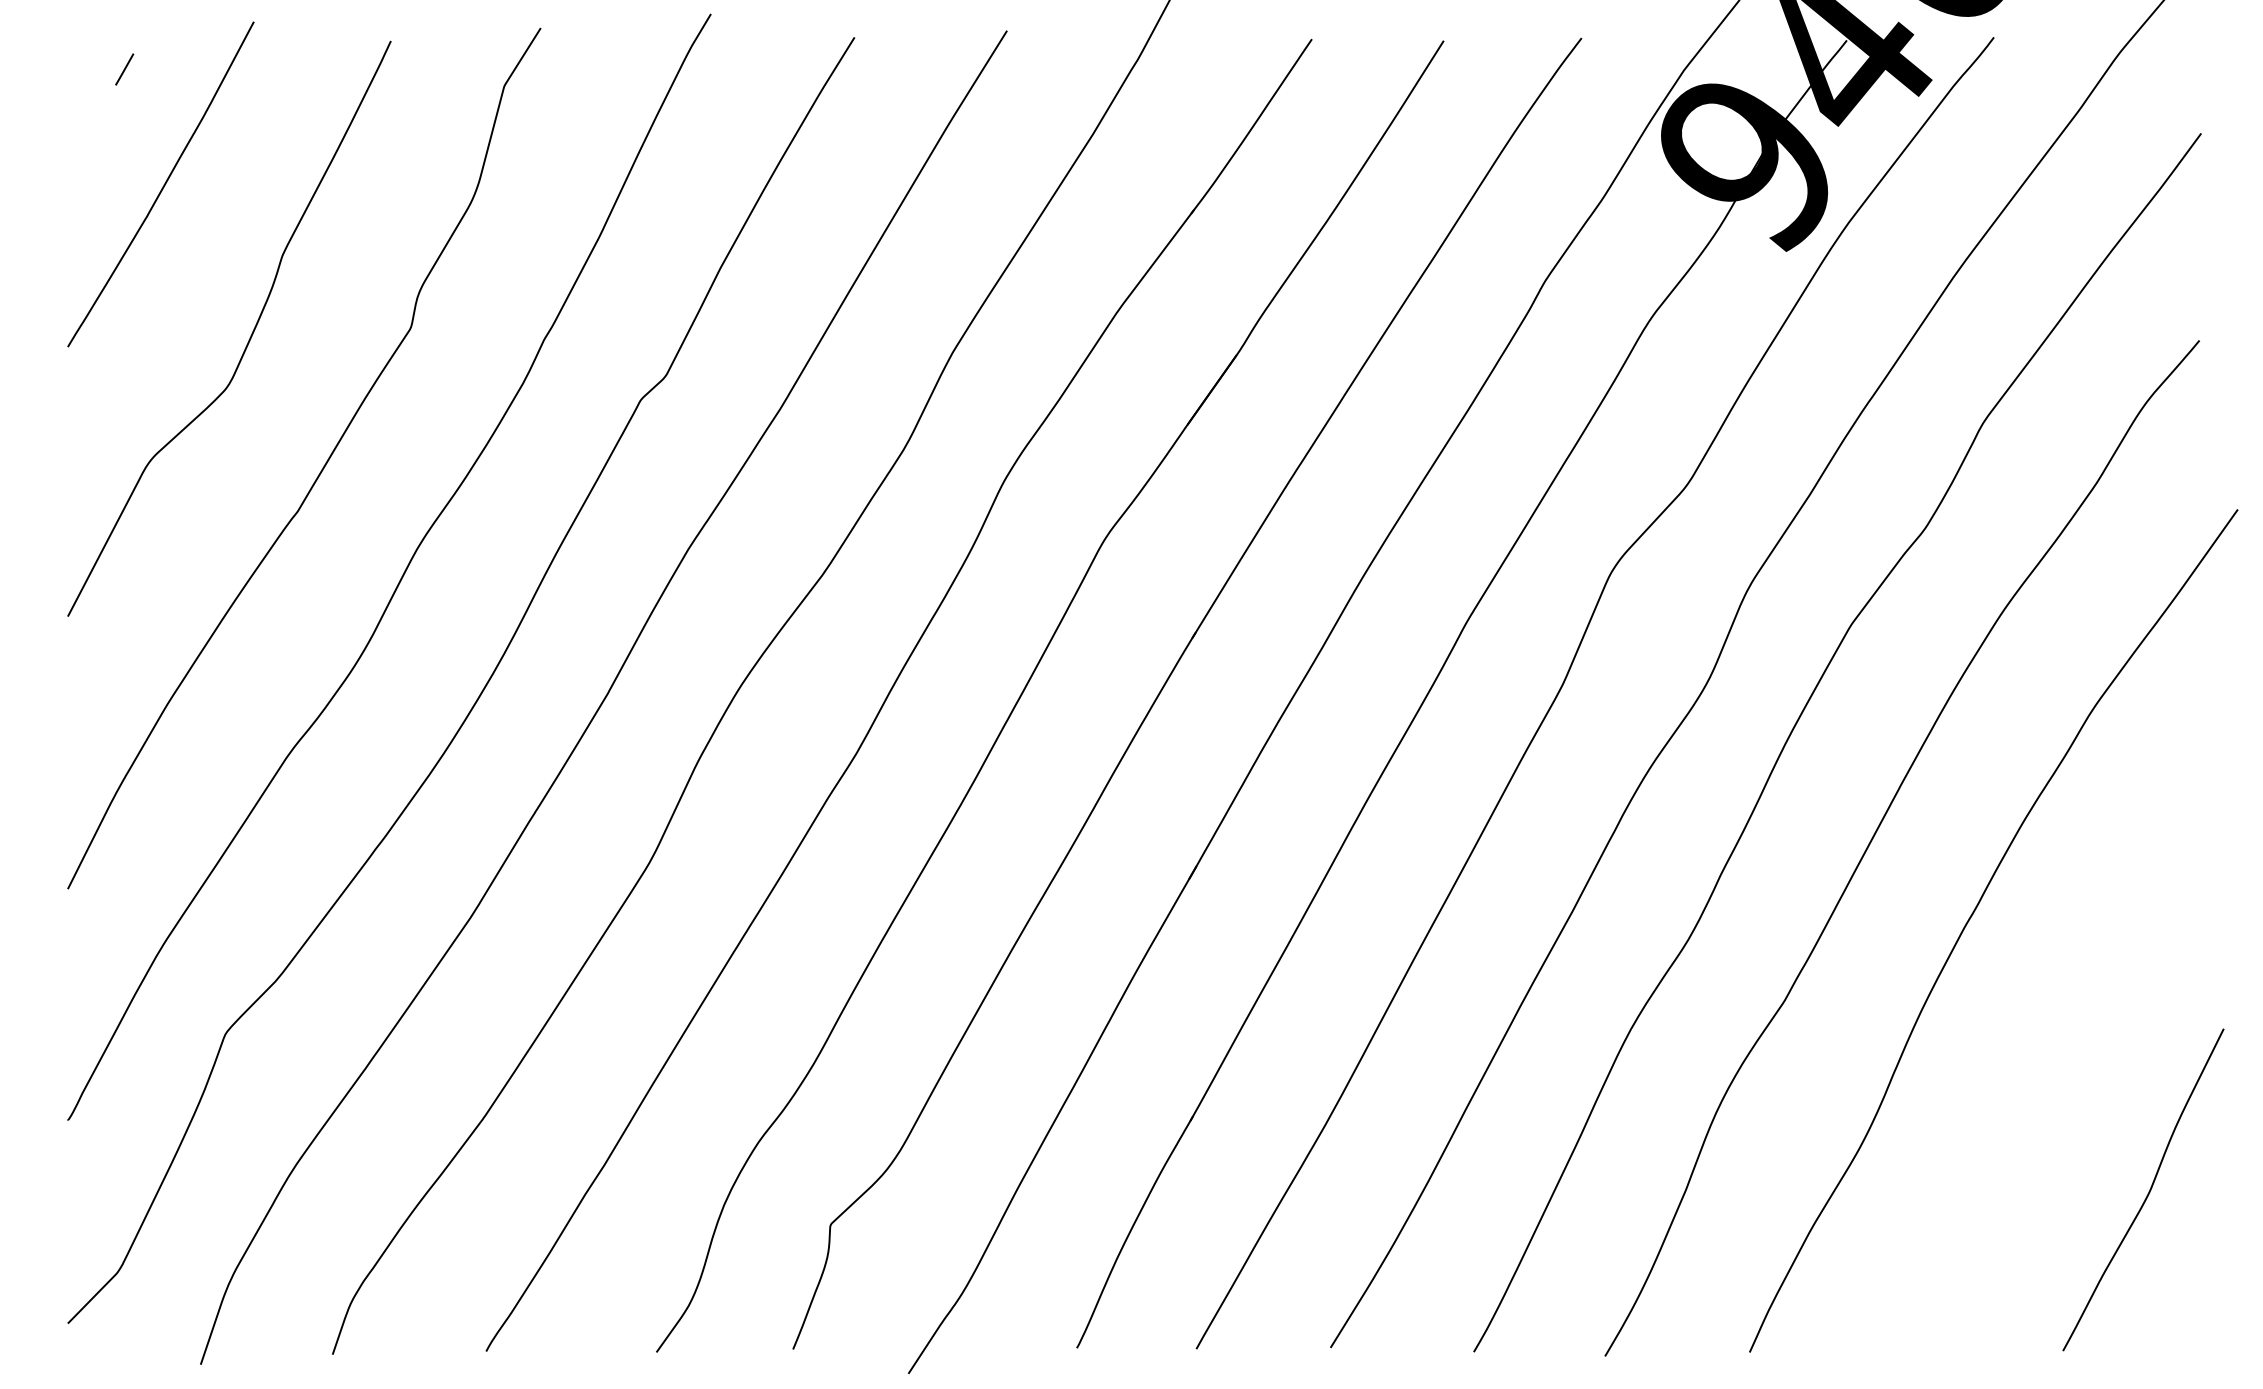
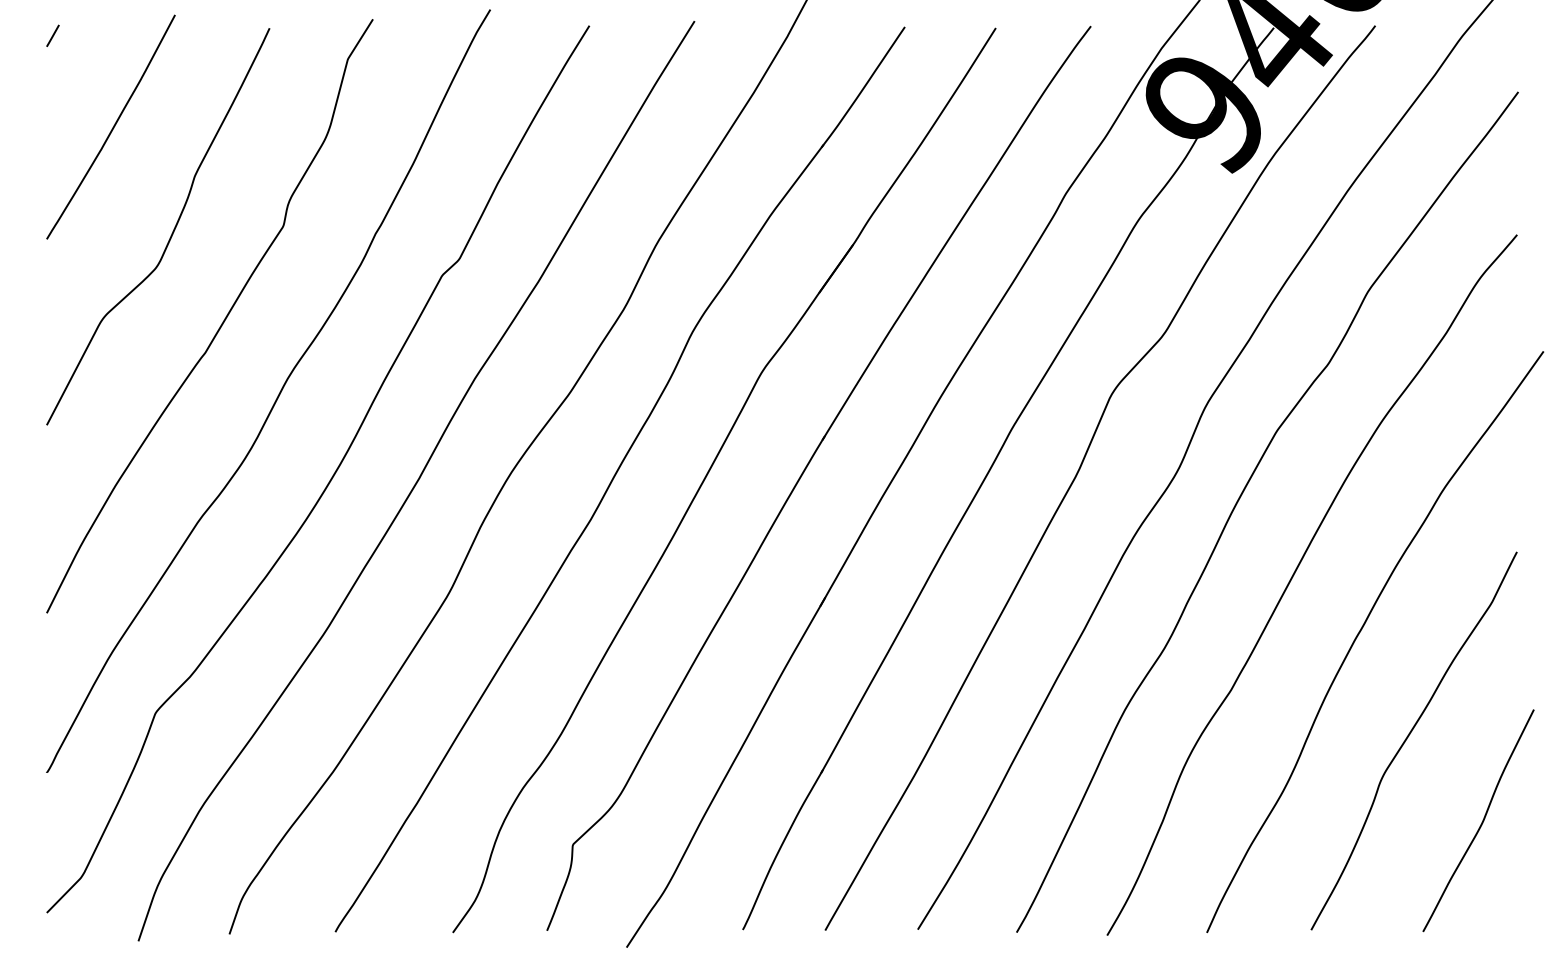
line: (123, 68) -> (52, 35), moved
curve: (2043, 1067) -> (1409, 736), added

